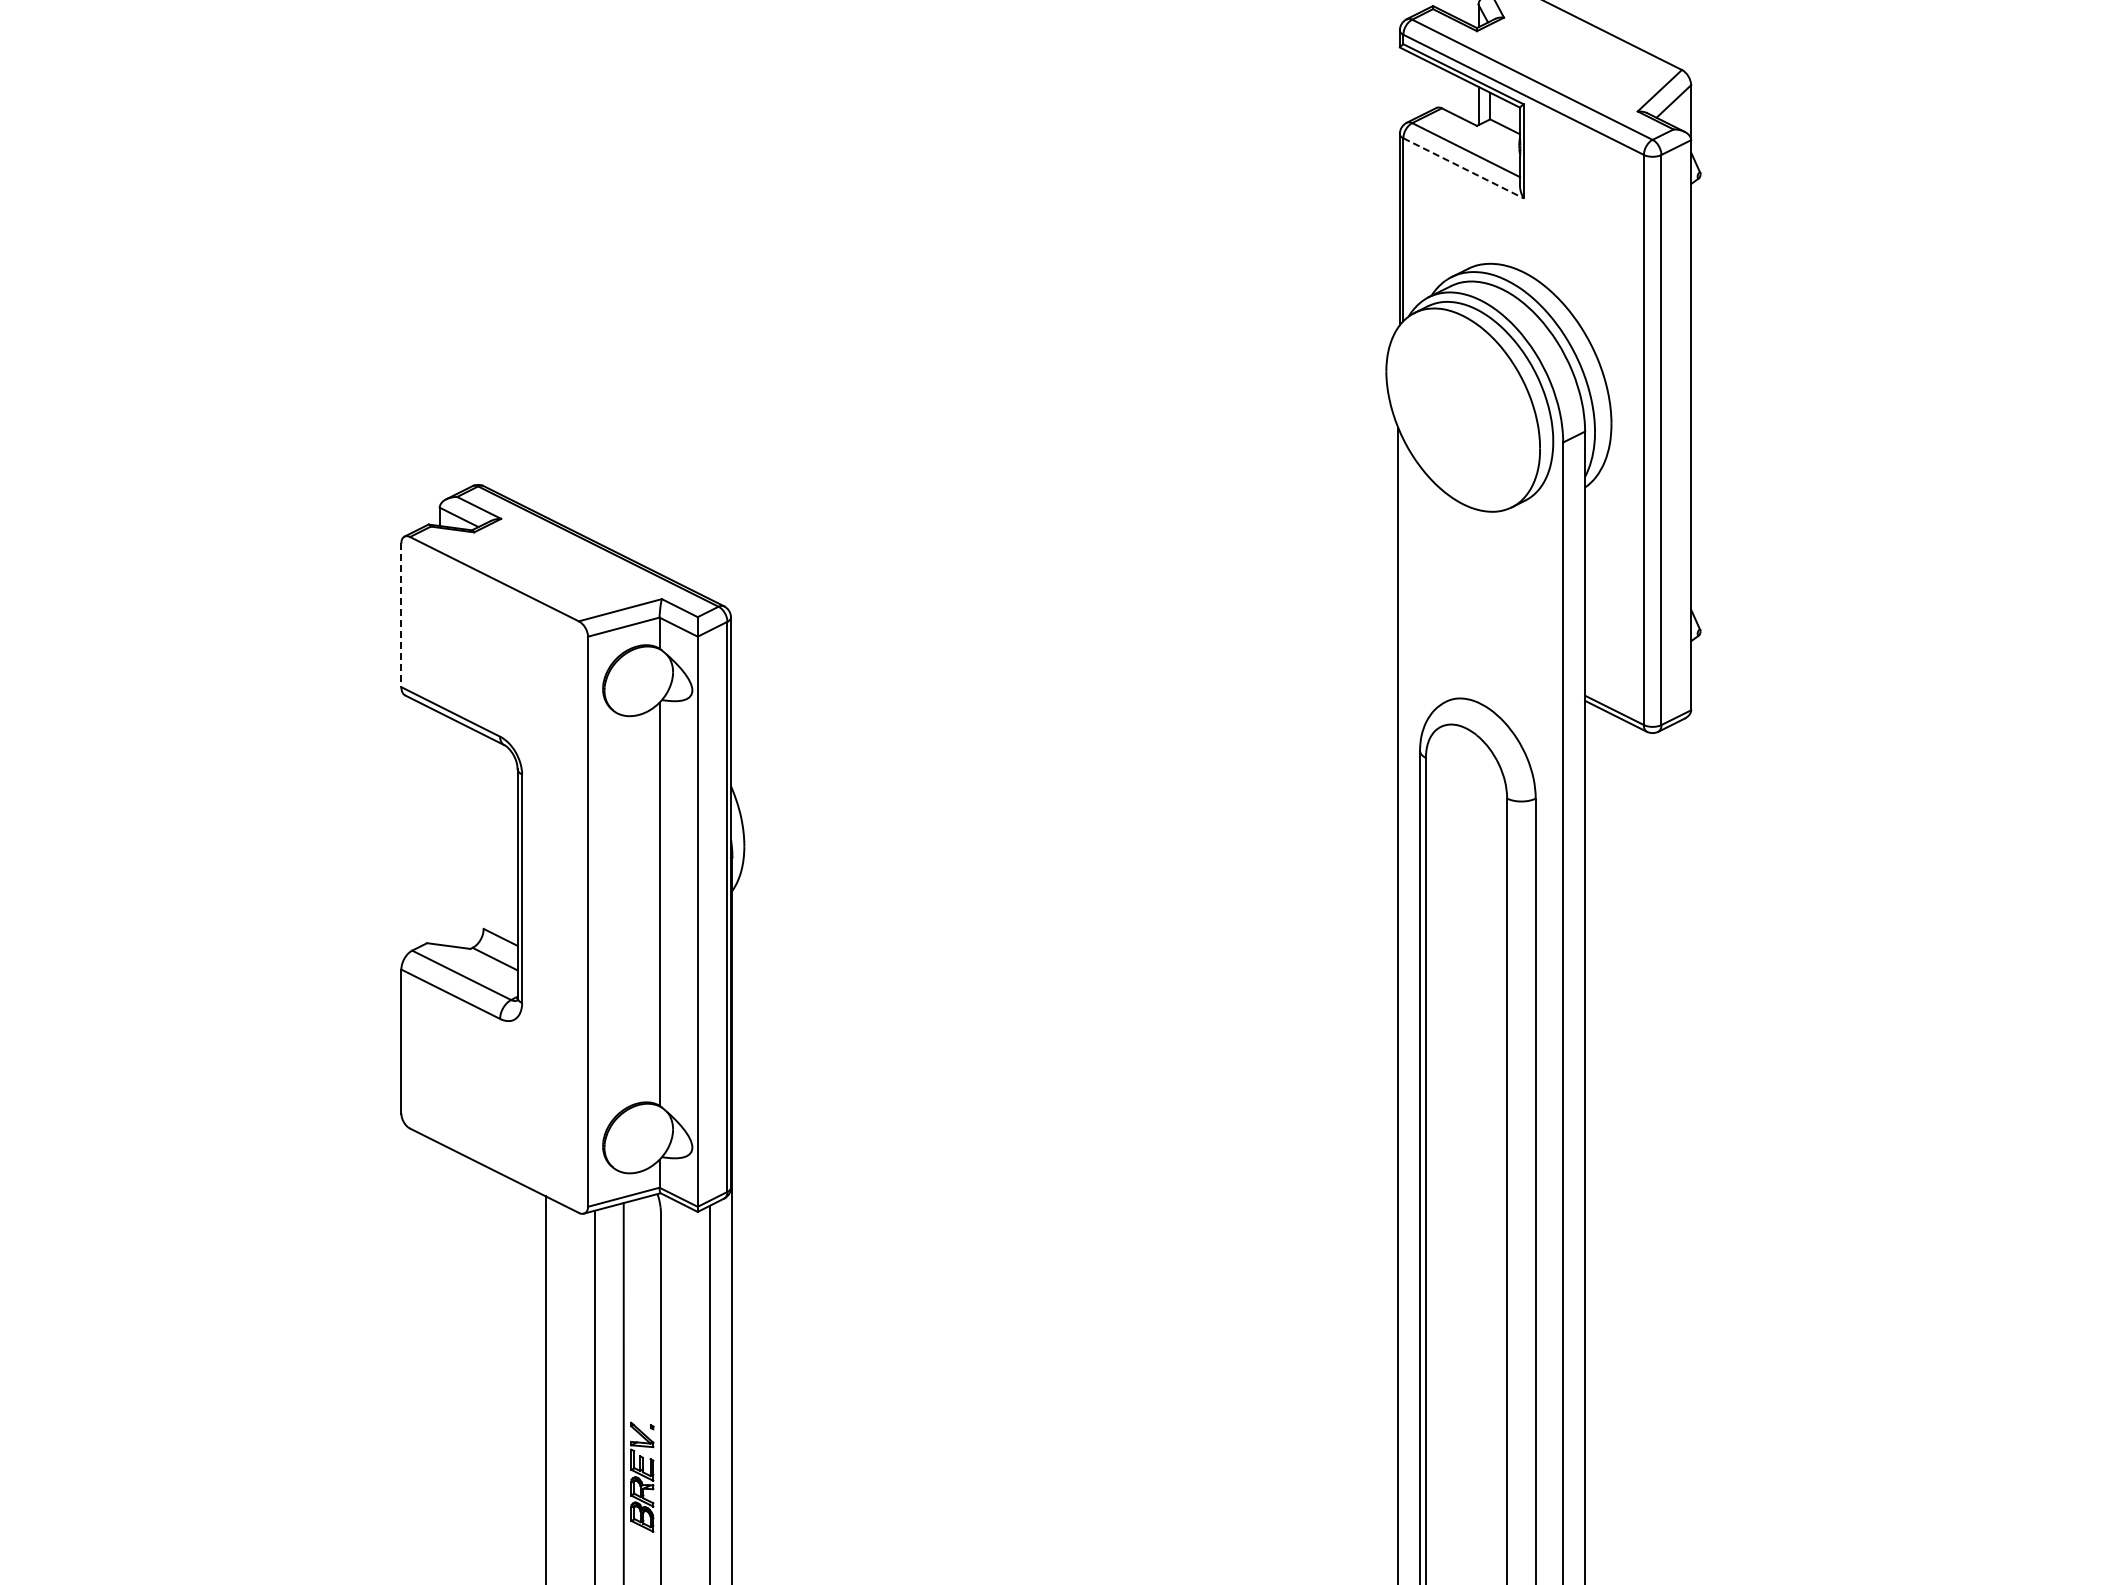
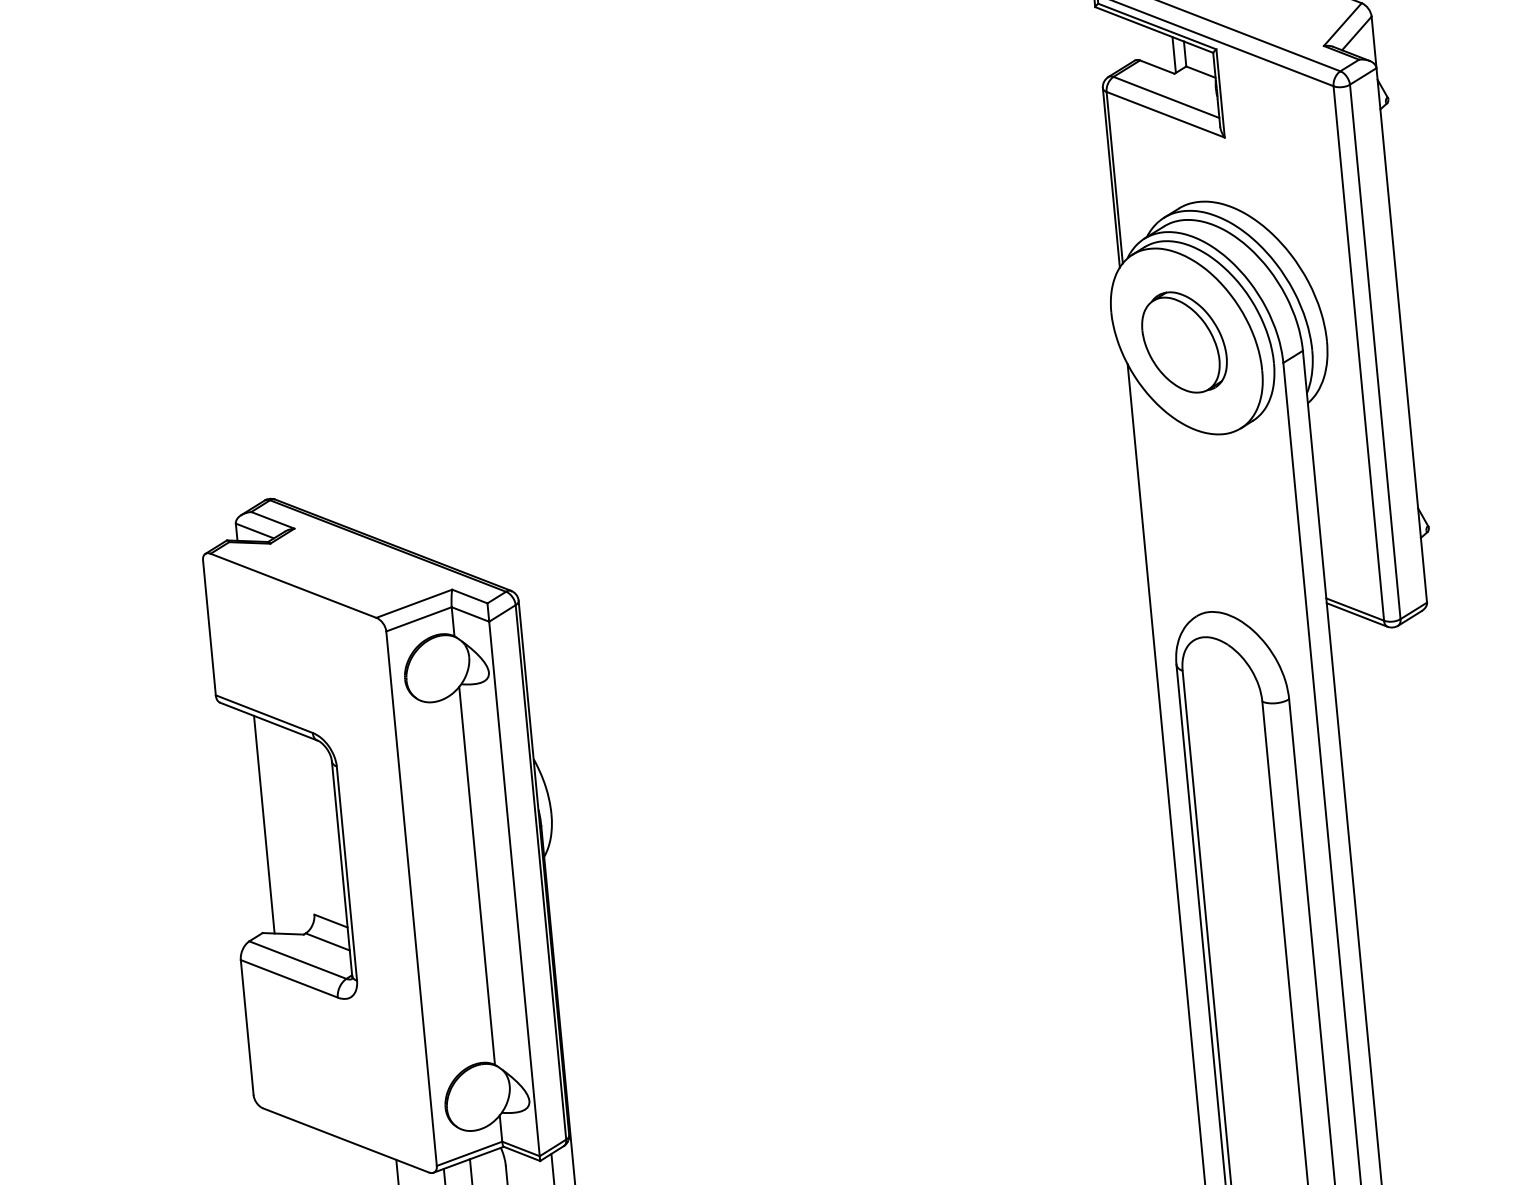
line: (1464, 168) -> (1166, 114), dashed -> solid
part: (1460, 410) -> (1184, 342), added
line: (401, 615) -> (209, 628), dashed -> solid
line: (439, 828) -> (264, 824), added

